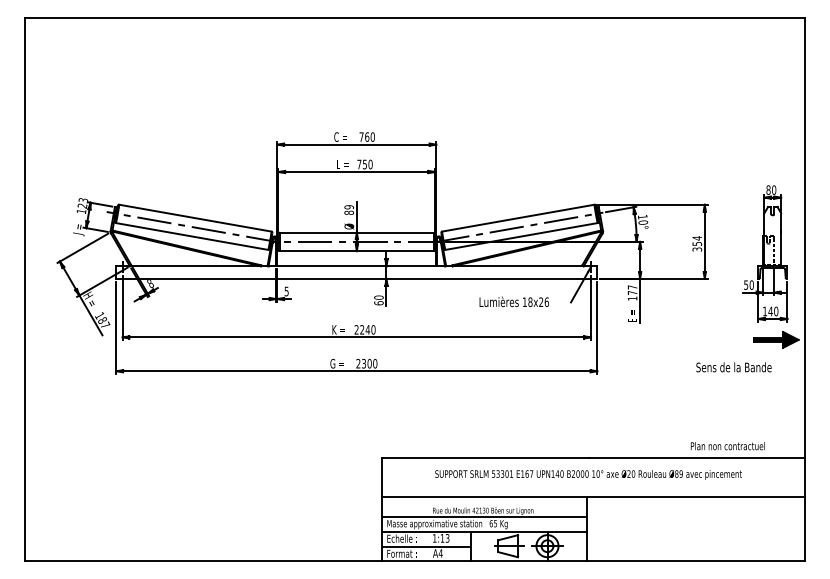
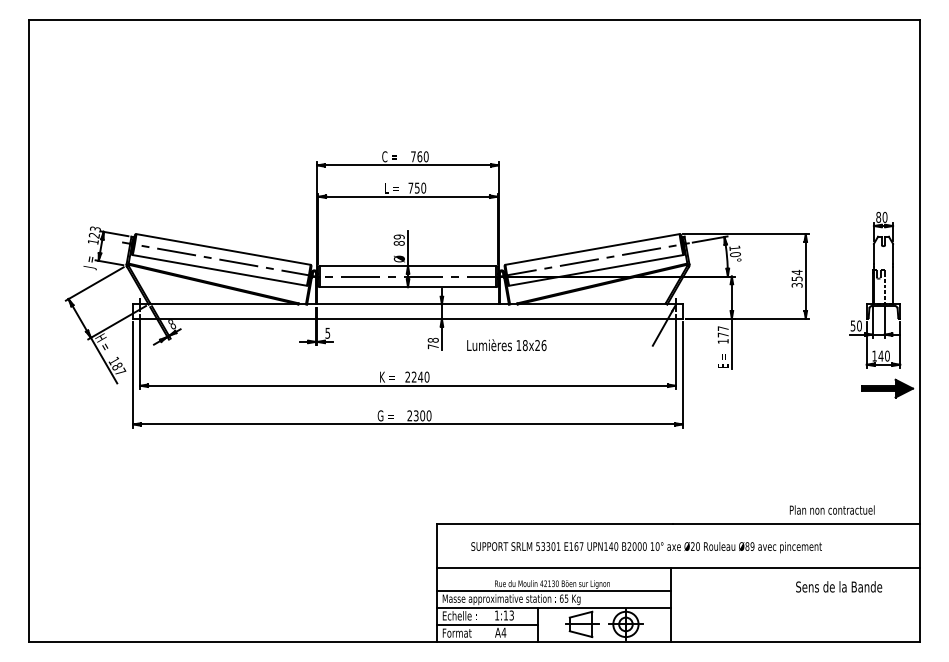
text: (378, 300) -> (432, 343), 60 -> 78
text: (513, 301) -> (505, 344), moved
text: (733, 367) -> (838, 587), moved
text: (588, 474) -> (646, 547), moved

